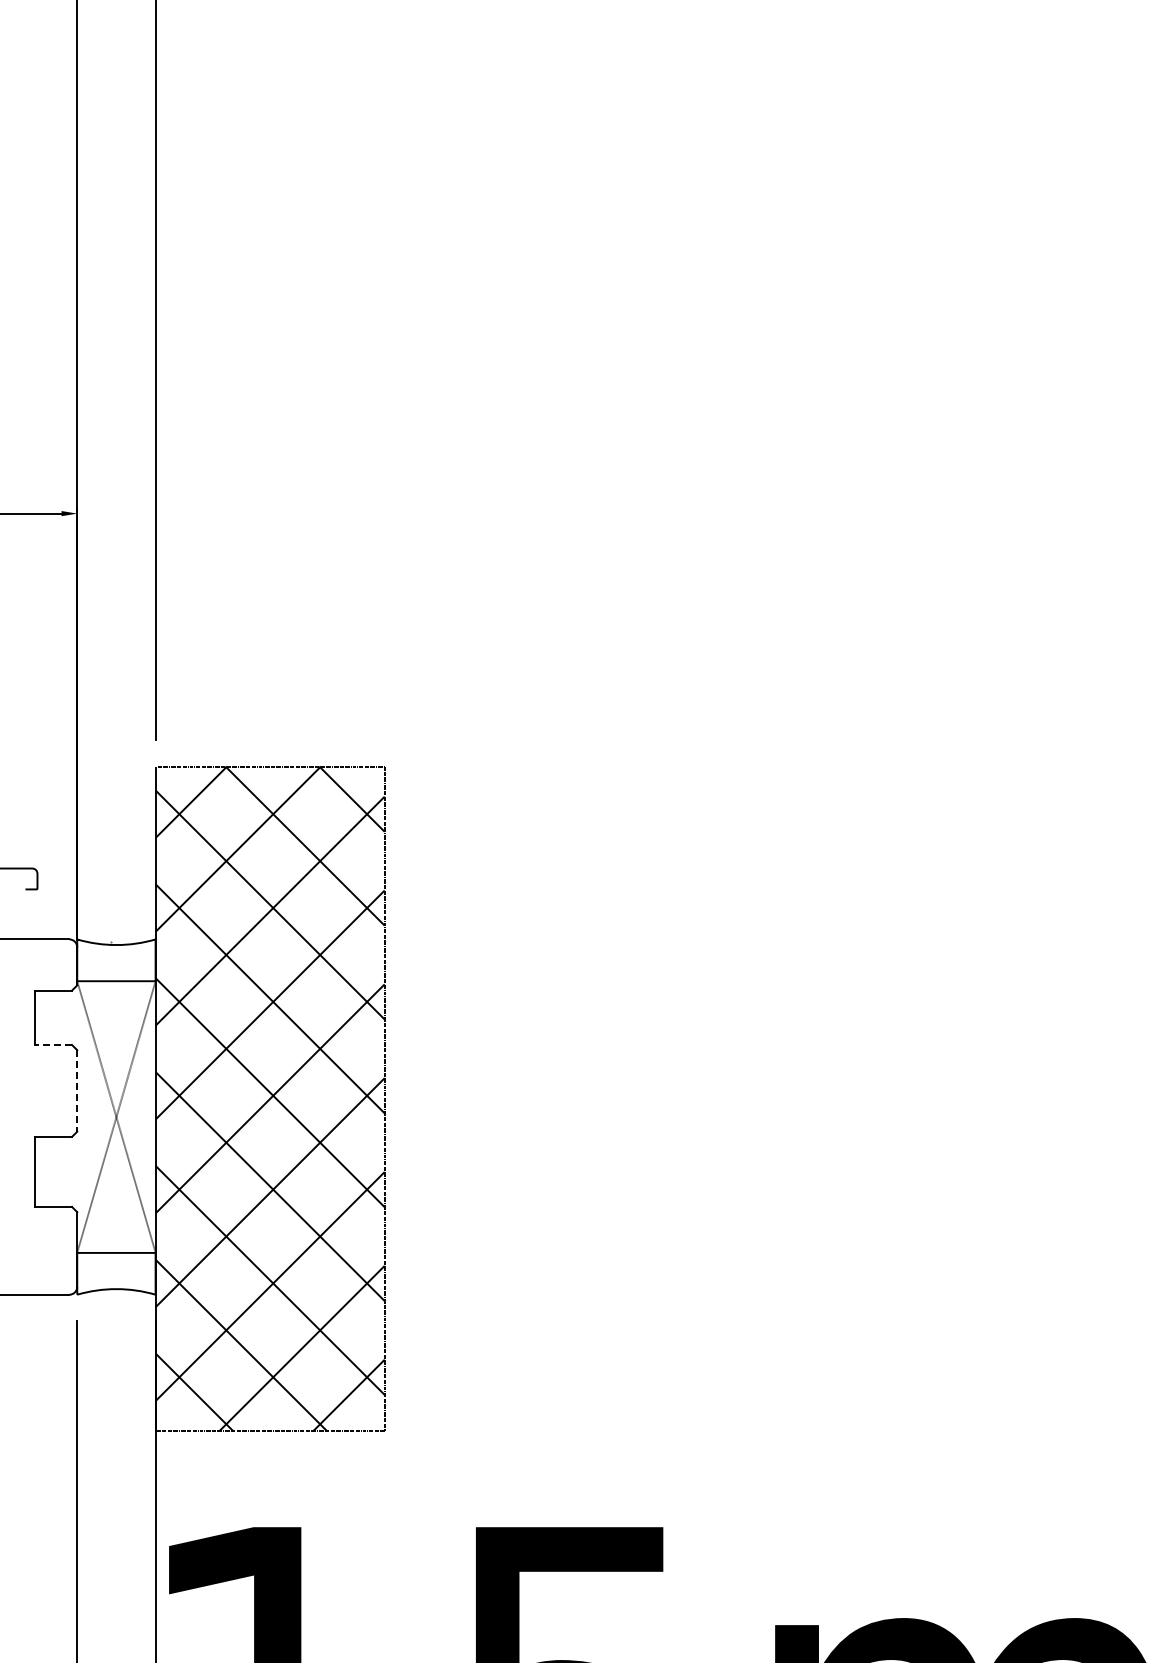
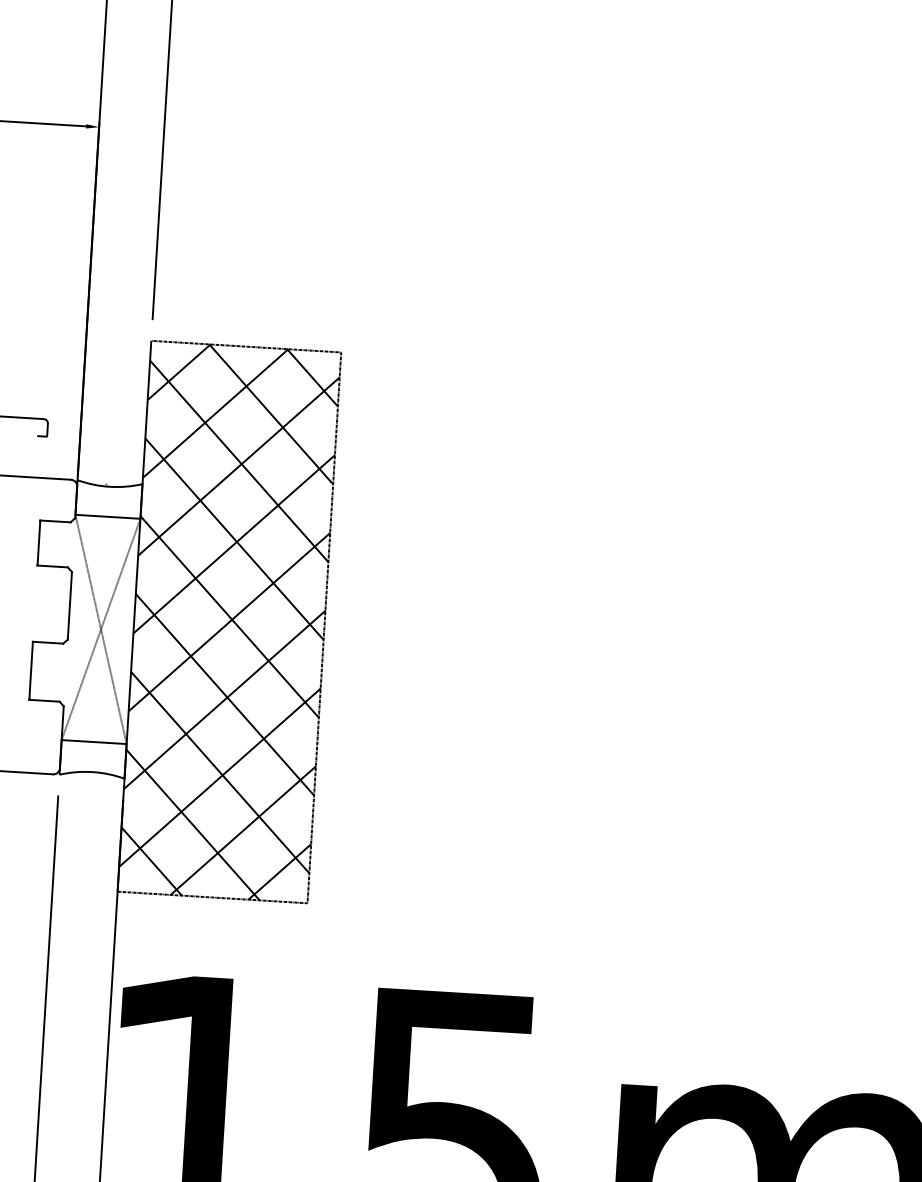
line: (53, 1044) -> (52, 566), dashed -> solid
line: (77, 1090) -> (70, 605), dashed -> solid

